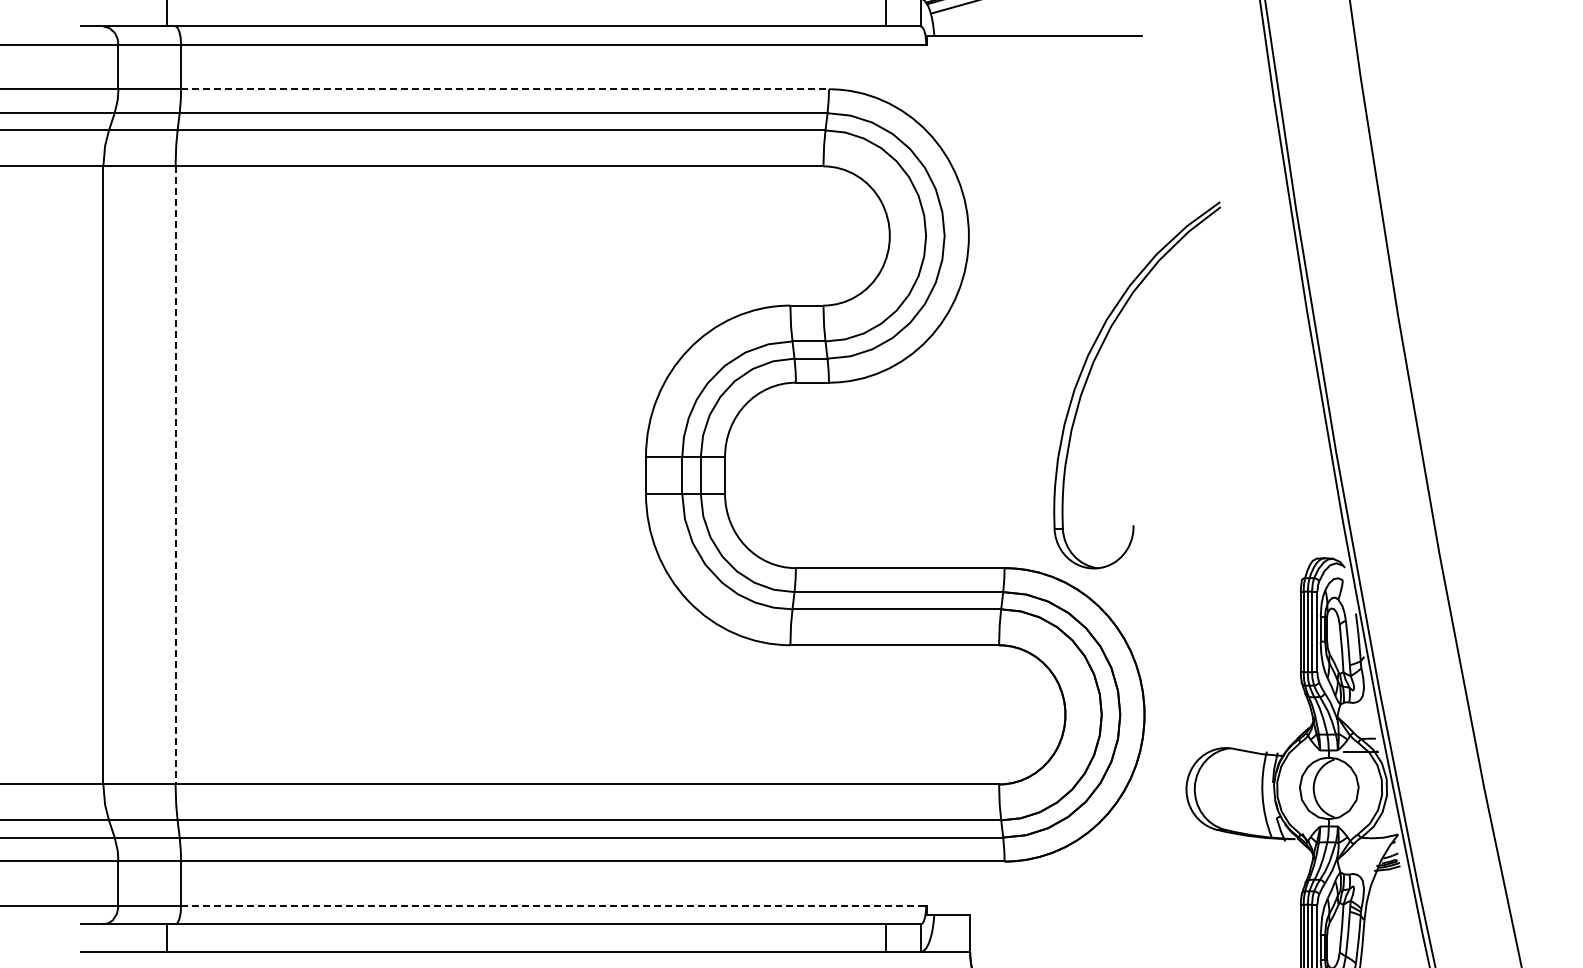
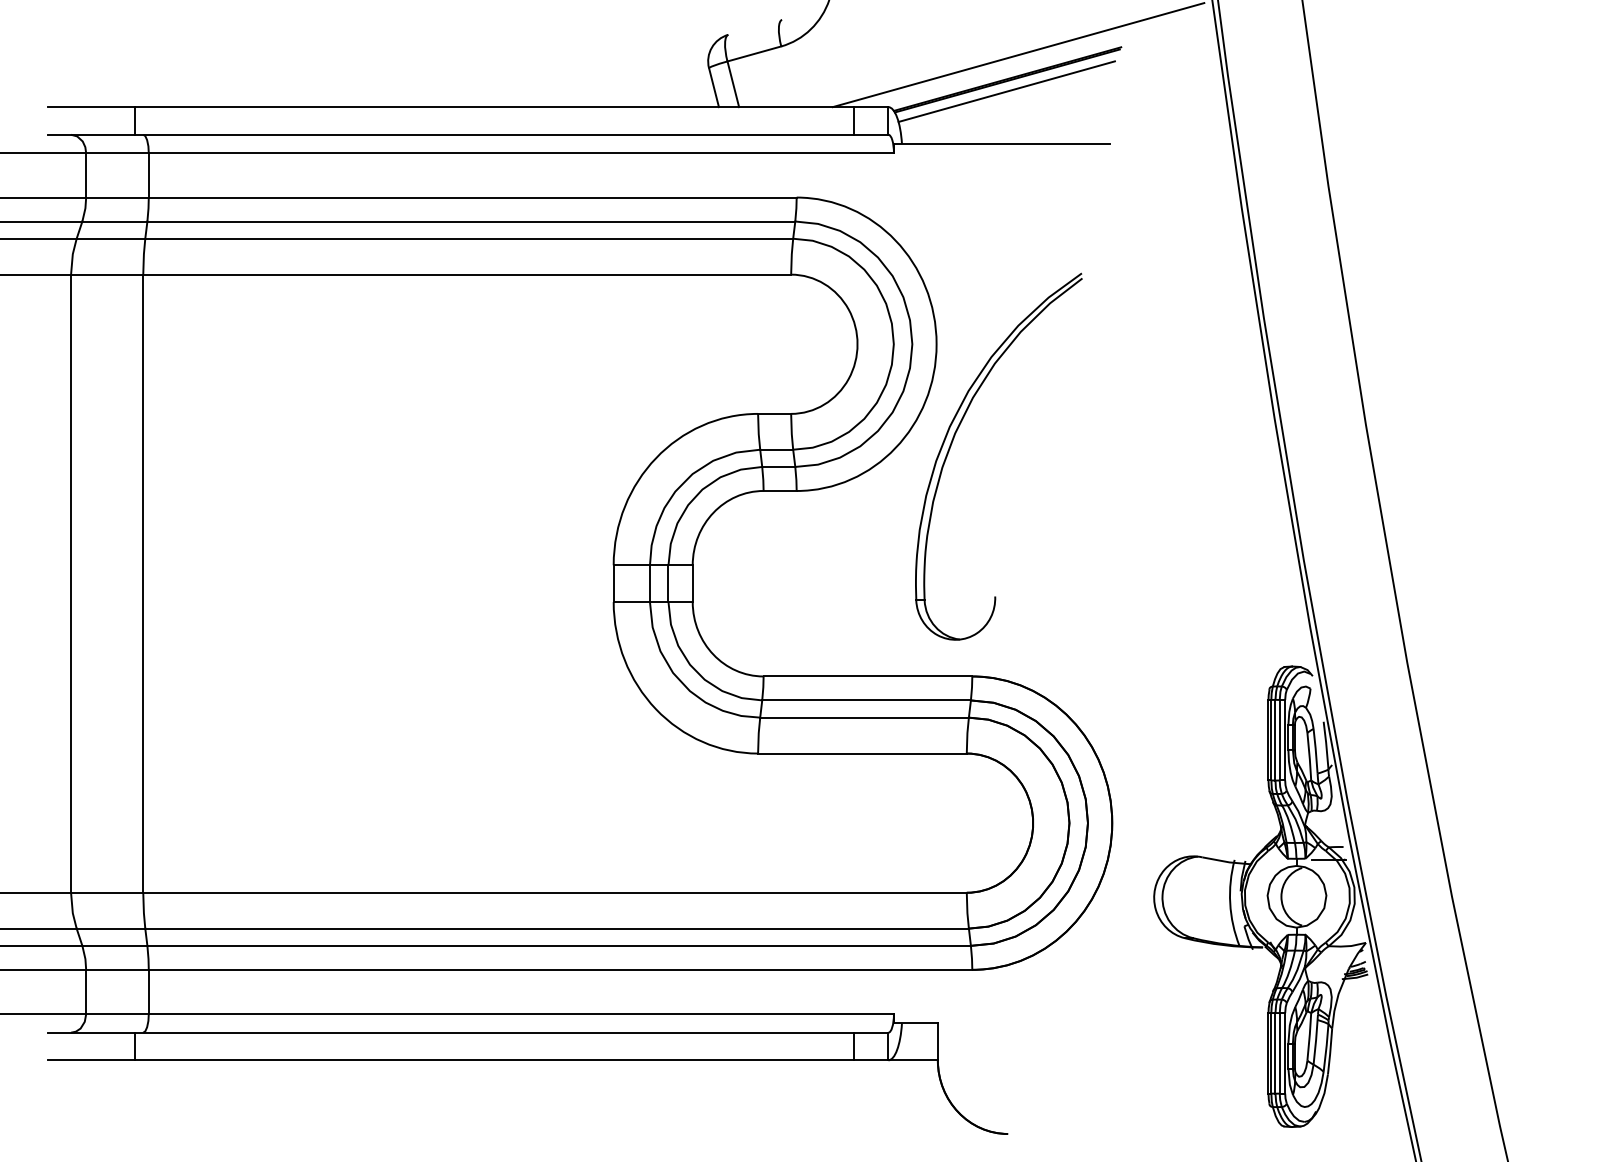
line: (504, 89) -> (472, 197), dashed -> solid
part: (1091, 370) -> (953, 441), moved
line: (175, 476) -> (143, 584), dashed -> solid
line: (553, 906) -> (521, 1014), dashed -> solid

